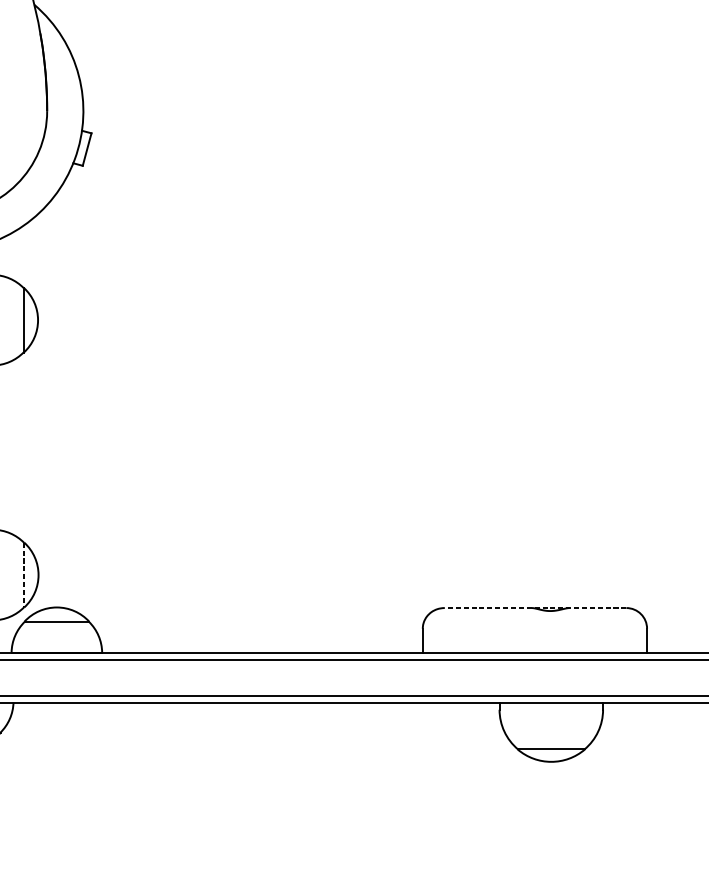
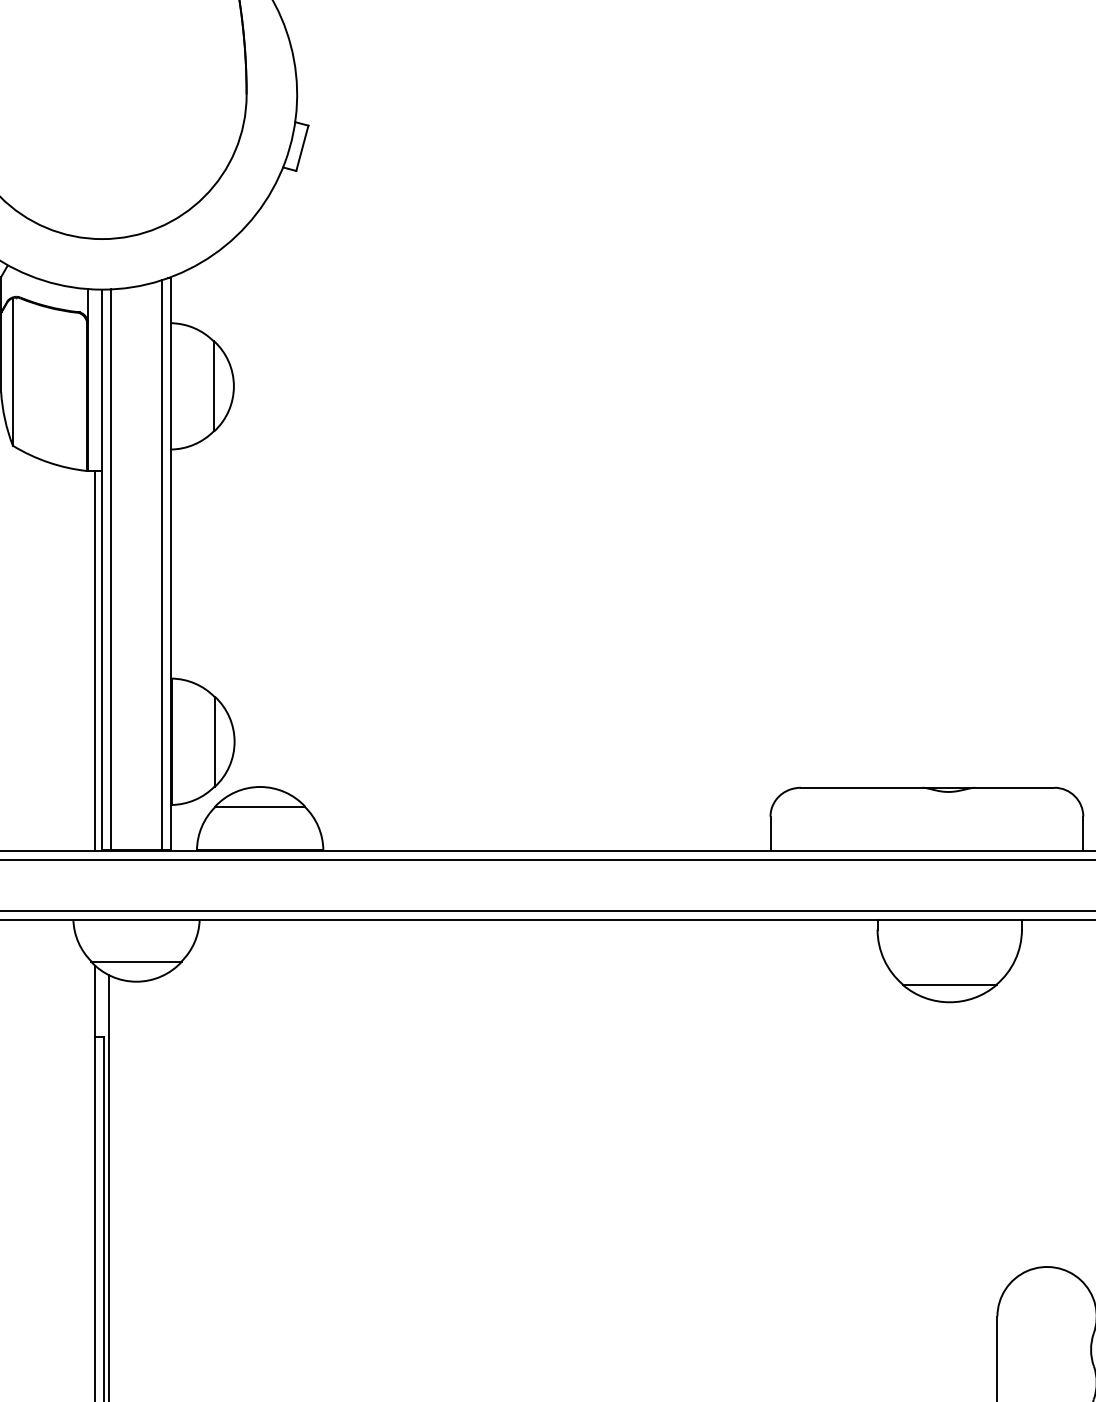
line: (24, 575) -> (214, 742), dashed -> solid
line: (535, 607) -> (927, 787), dashed -> solid

